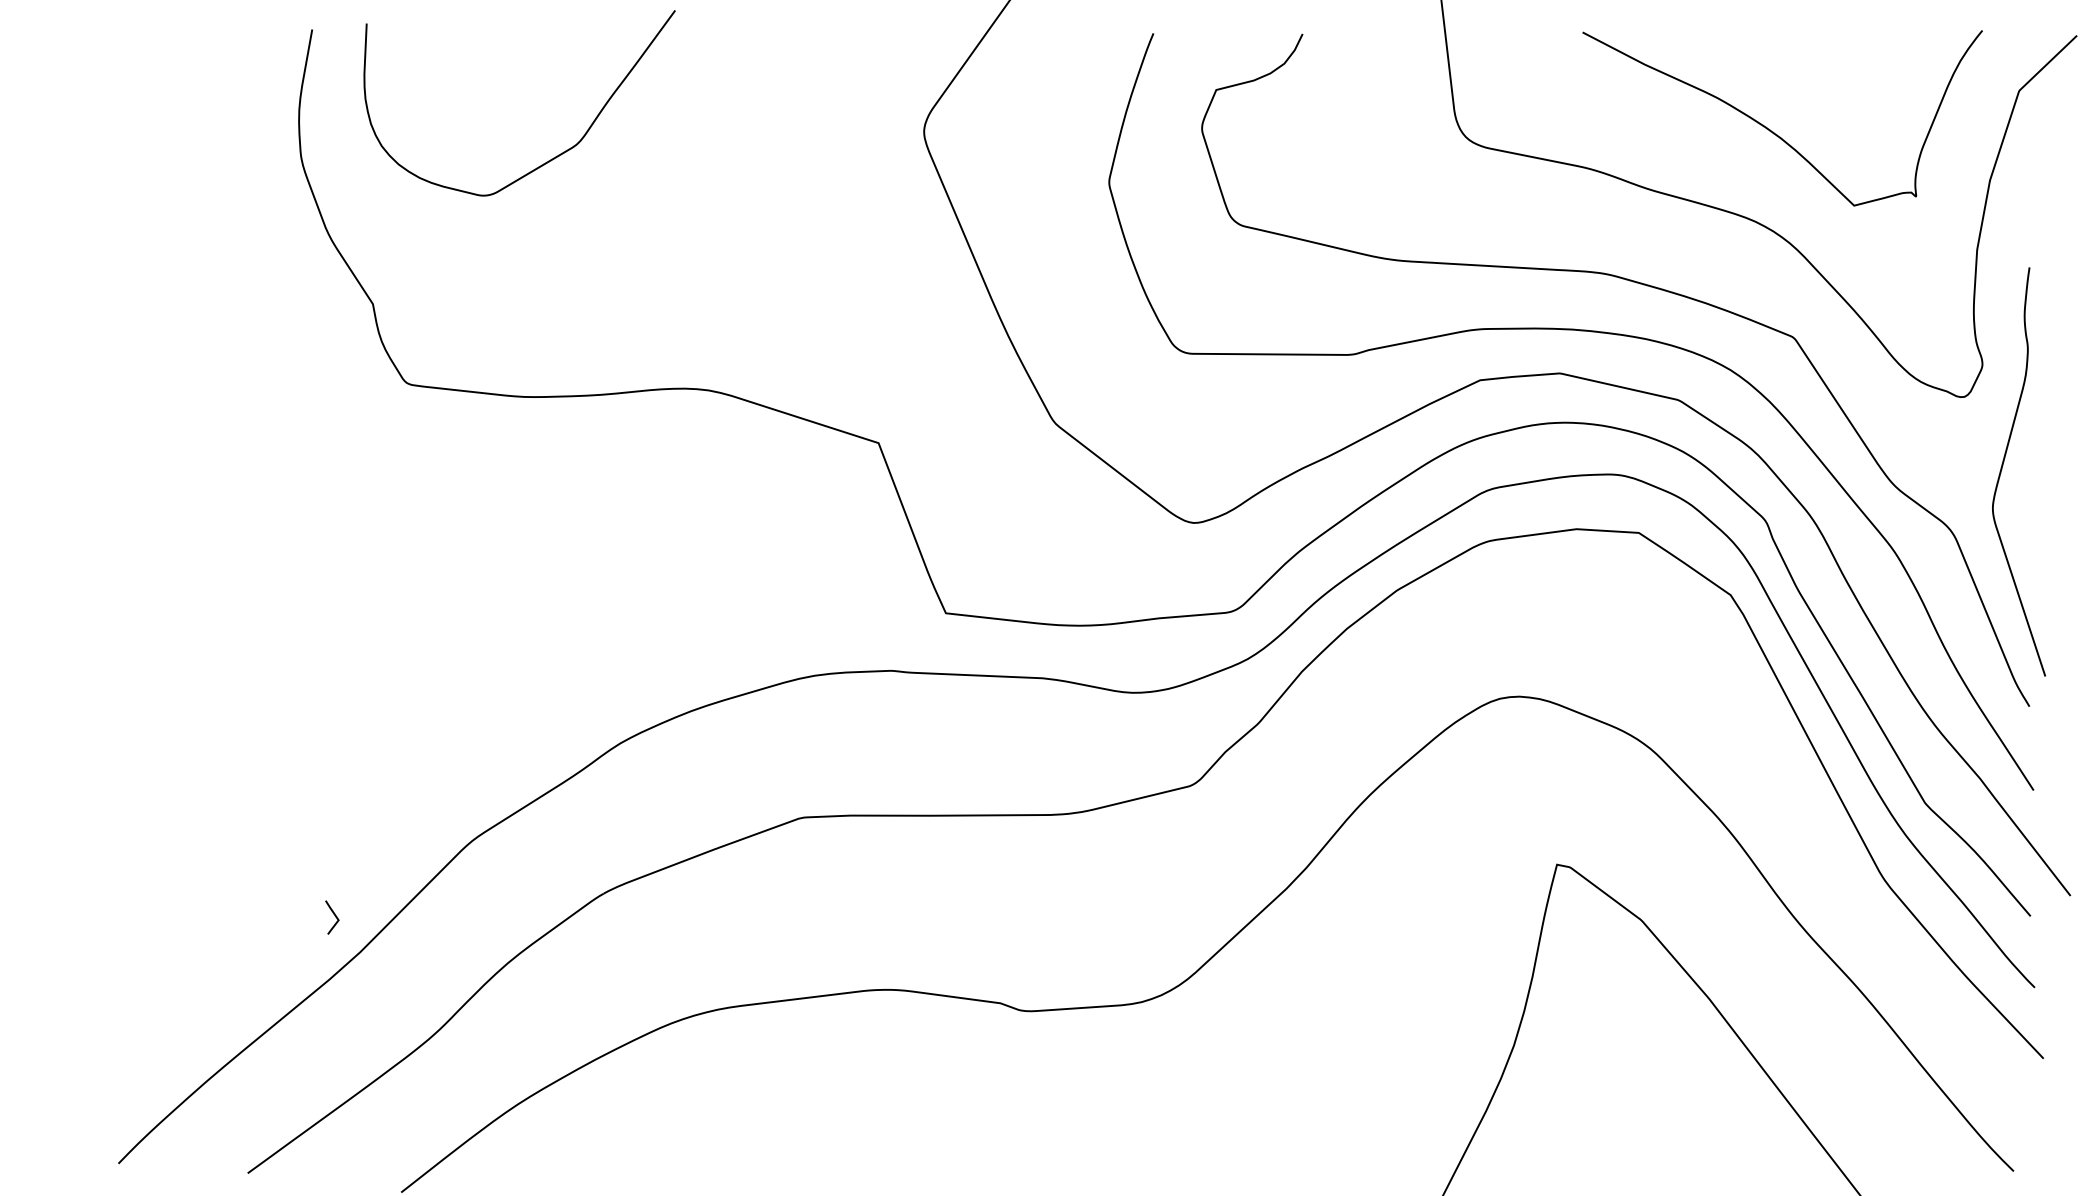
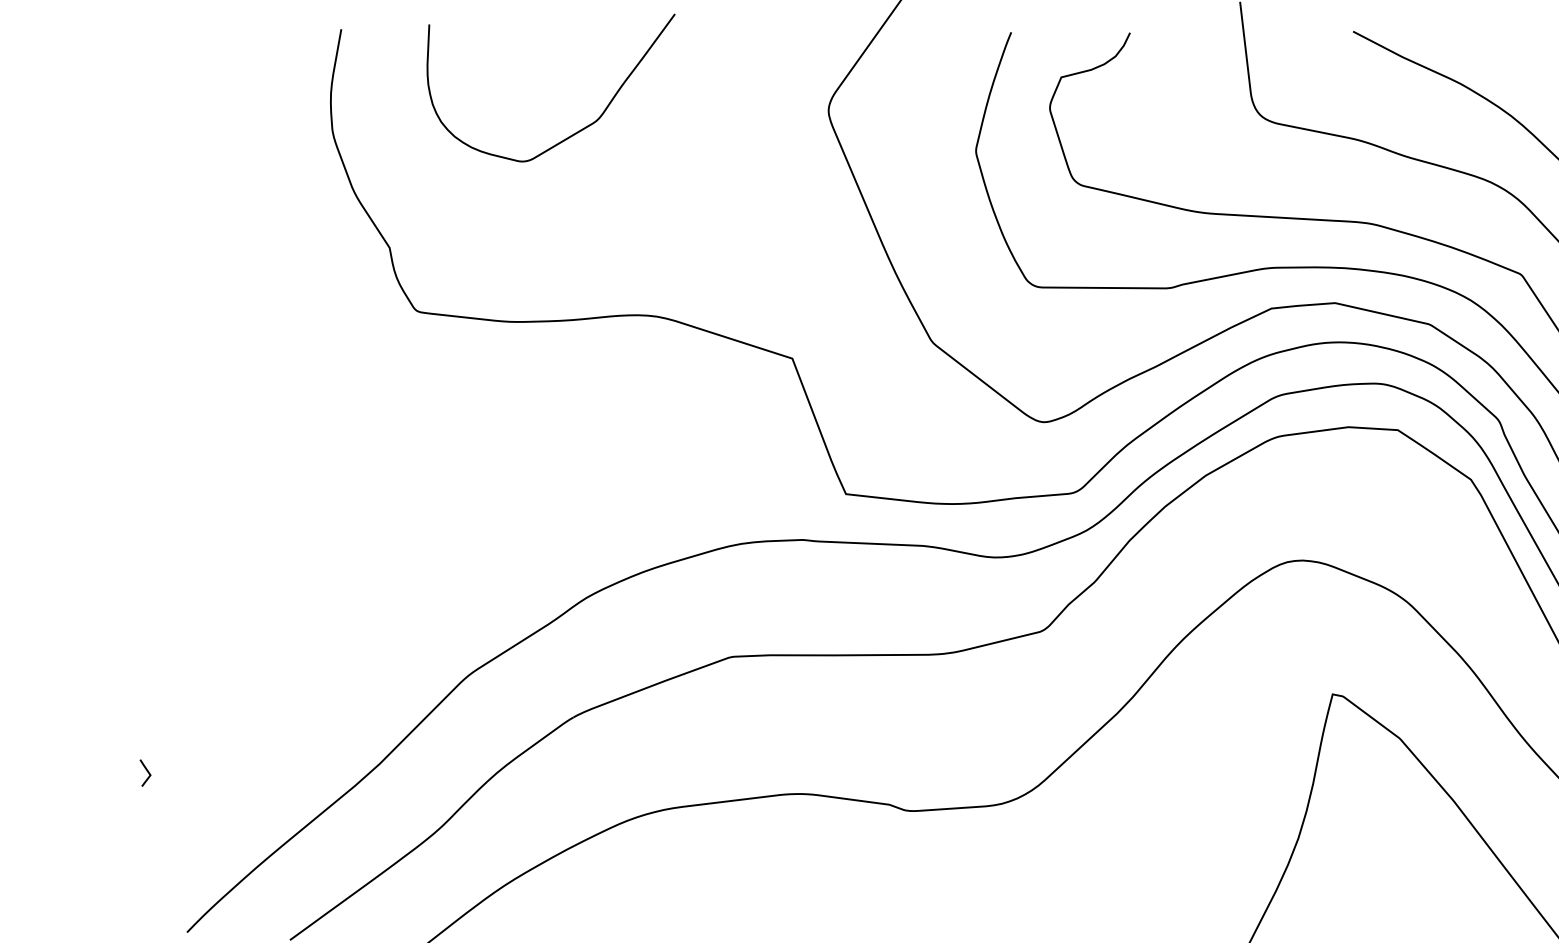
curve: (553, 157) -> (578, 131), moved
line: (334, 915) -> (147, 771), moved

